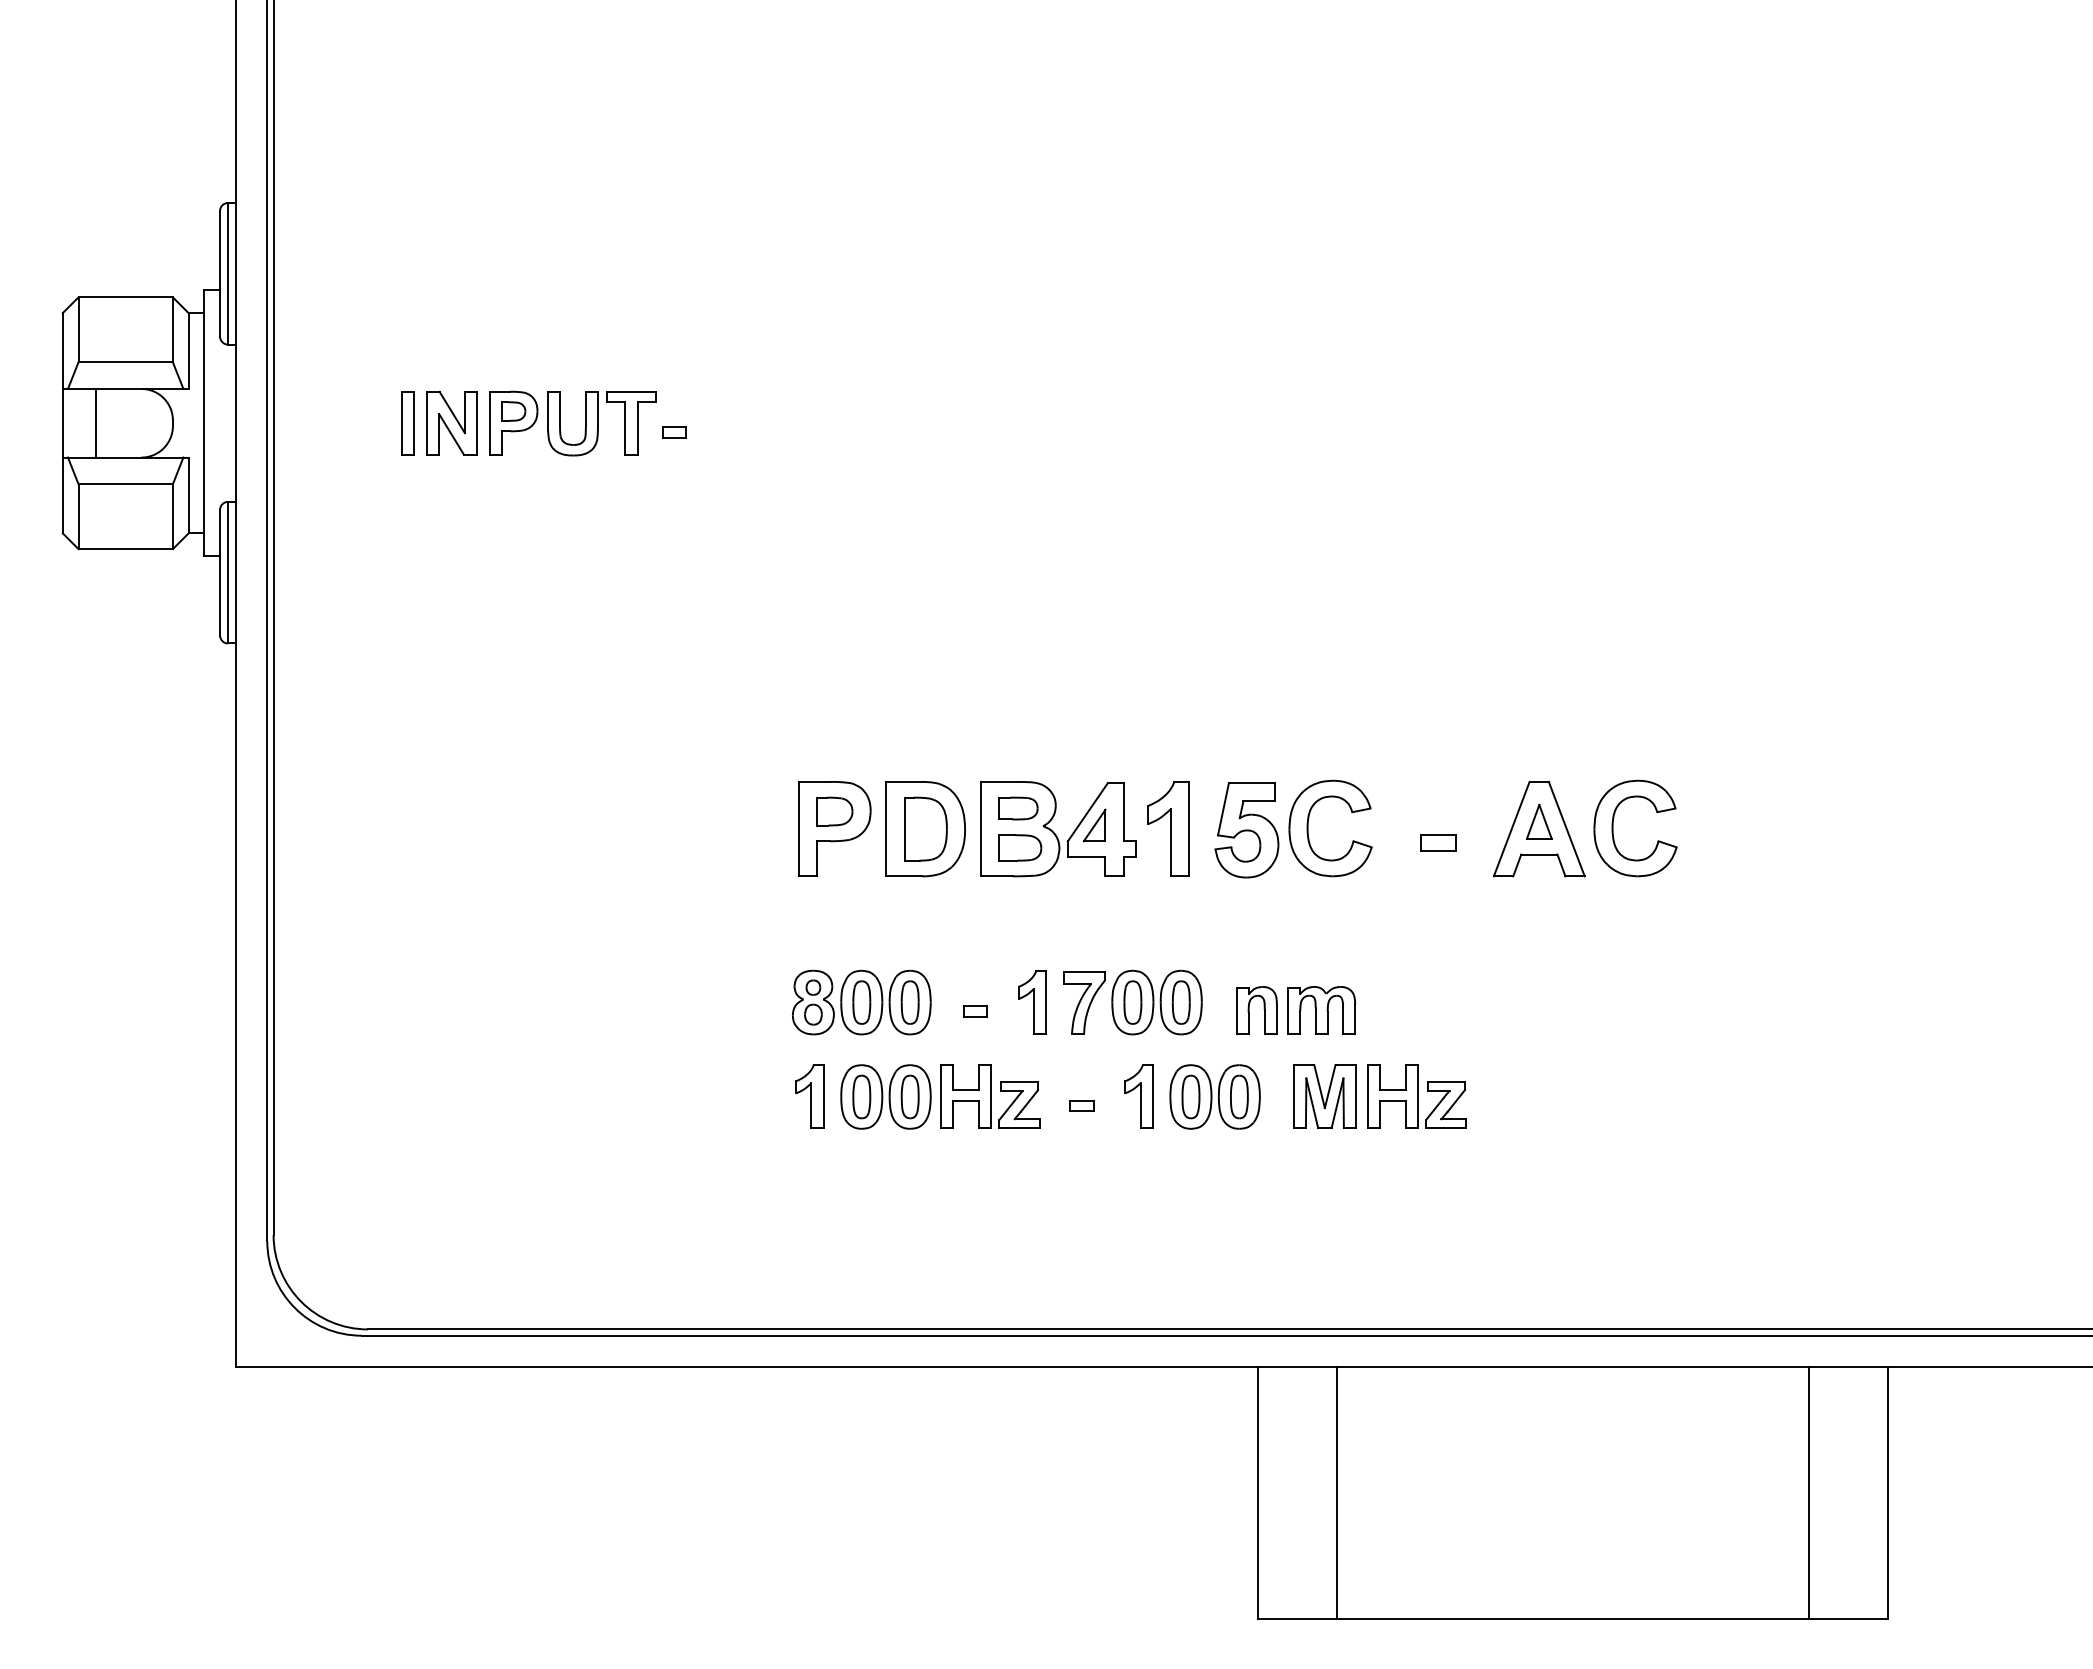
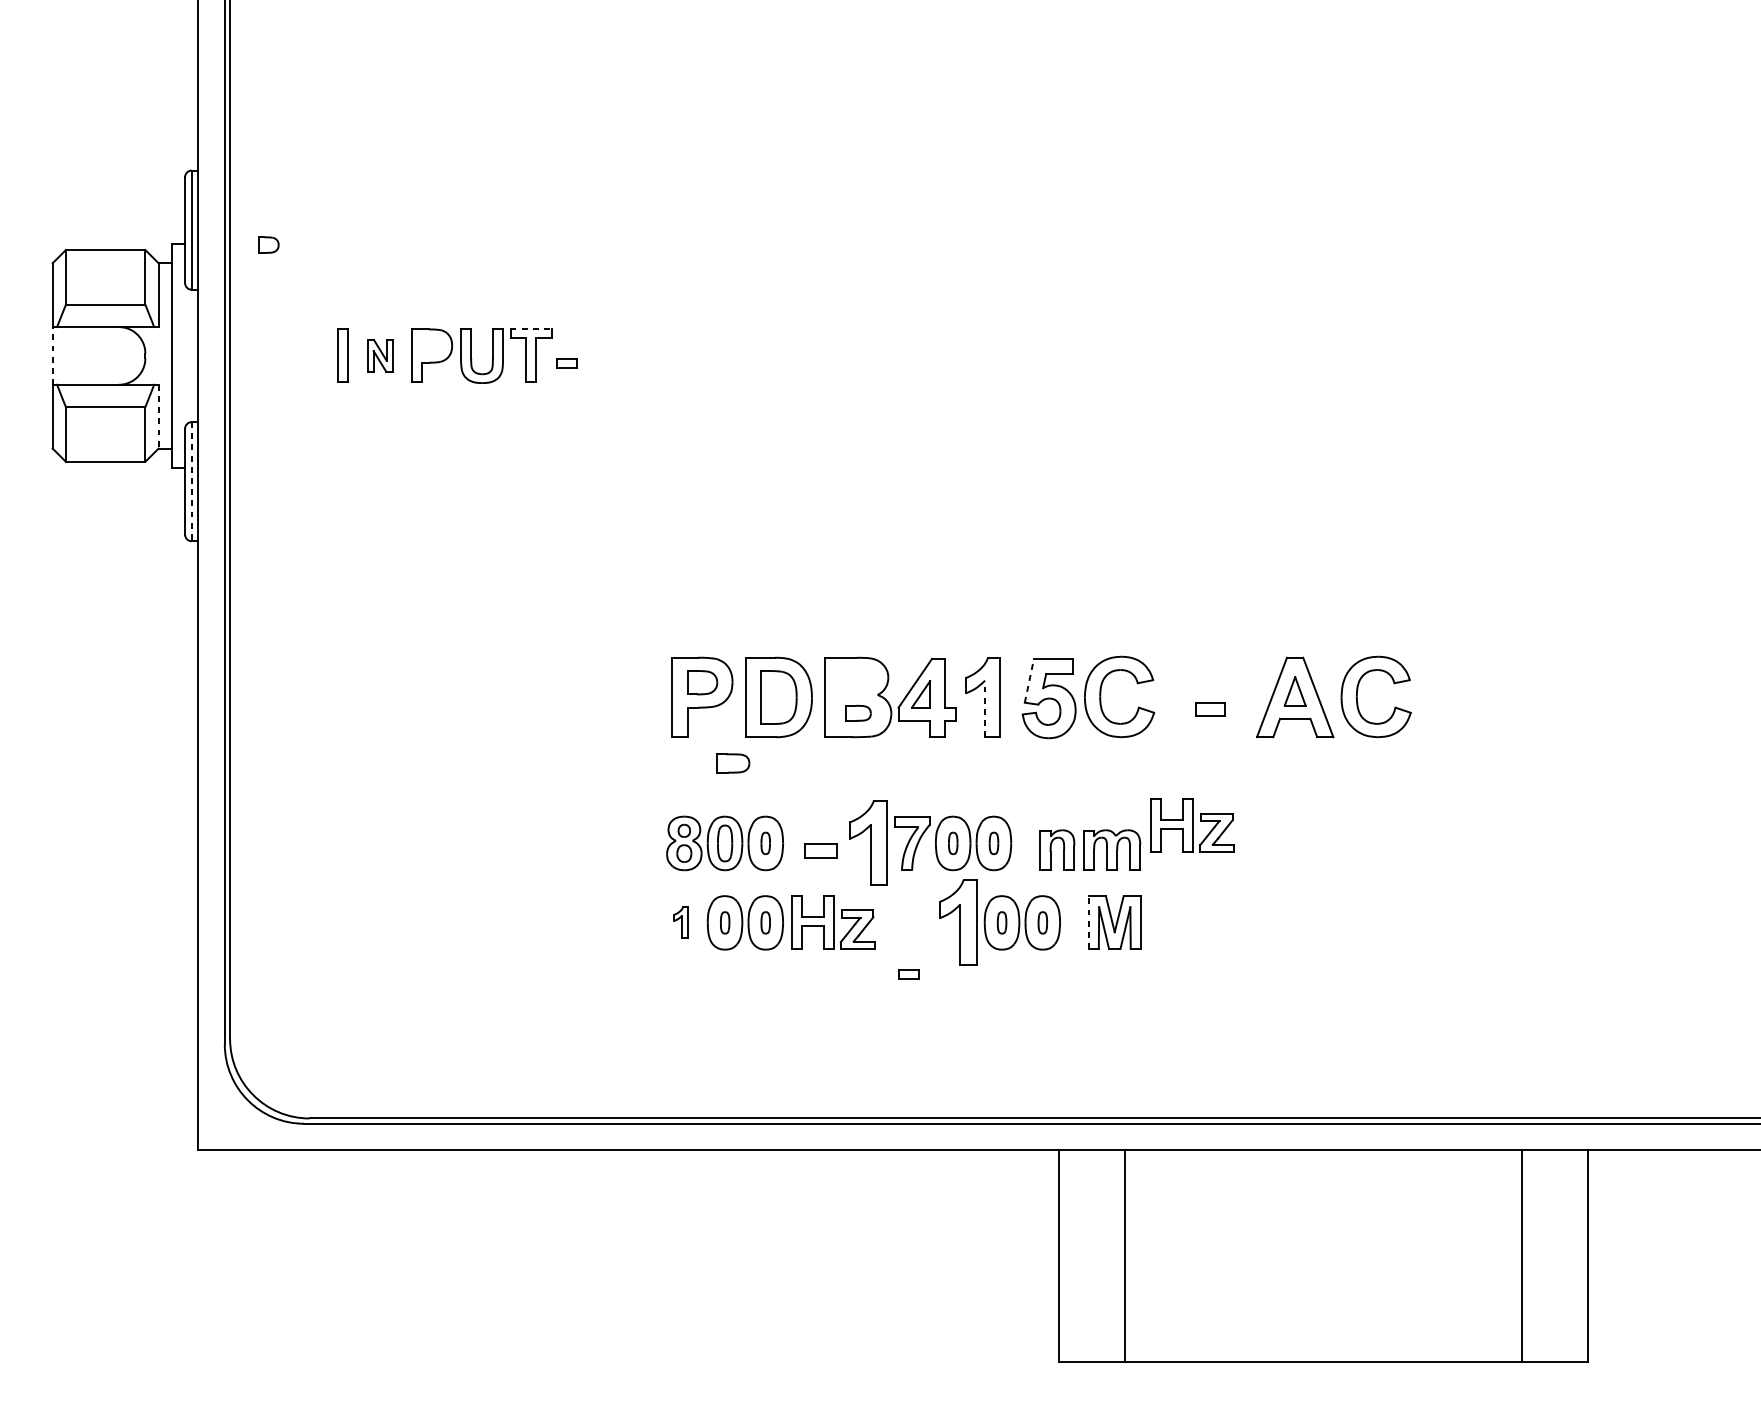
line: (631, 391) -> (531, 329), solid -> dashed
part: (513, 411) -> (268, 245), moved
line: (62, 422) -> (52, 355), solid -> dashed
line: (95, 422) -> (80, 355), removed
part: (451, 422) -> (379, 355), size x0.6
line: (188, 495) -> (158, 416), solid -> dashed
line: (227, 572) -> (191, 481), solid -> dashed
part: (1018, 808) -> (733, 763), moved
line: (1223, 809) -> (1029, 680), solid -> dashed
line: (1170, 842) -> (984, 708), solid -> dashed
part: (1020, 847) -> (858, 712), size x0.7
part: (909, 1002) -> (765, 843), size x0.6
part: (1032, 1002) -> (868, 843), size x1.6
part: (1132, 1002) -> (952, 843), size x0.6
part: (1181, 1002) -> (994, 843), size x0.6
part: (975, 1011) -> (820, 850), size x1.6
part: (809, 1096) -> (681, 922), size x0.6
part: (861, 1096) -> (724, 922), size x0.6
part: (909, 1096) -> (765, 922), size x0.6
part: (1138, 1096) -> (957, 922), size x1.6
part: (1190, 1096) -> (1001, 922), size x0.6
part: (1239, 1096) -> (1042, 922), size x0.6
line: (1293, 1096) -> (1088, 922), solid -> dashed
part: (1416, 1096) -> (1191, 825), moved
part: (1081, 1105) -> (908, 973), moved

